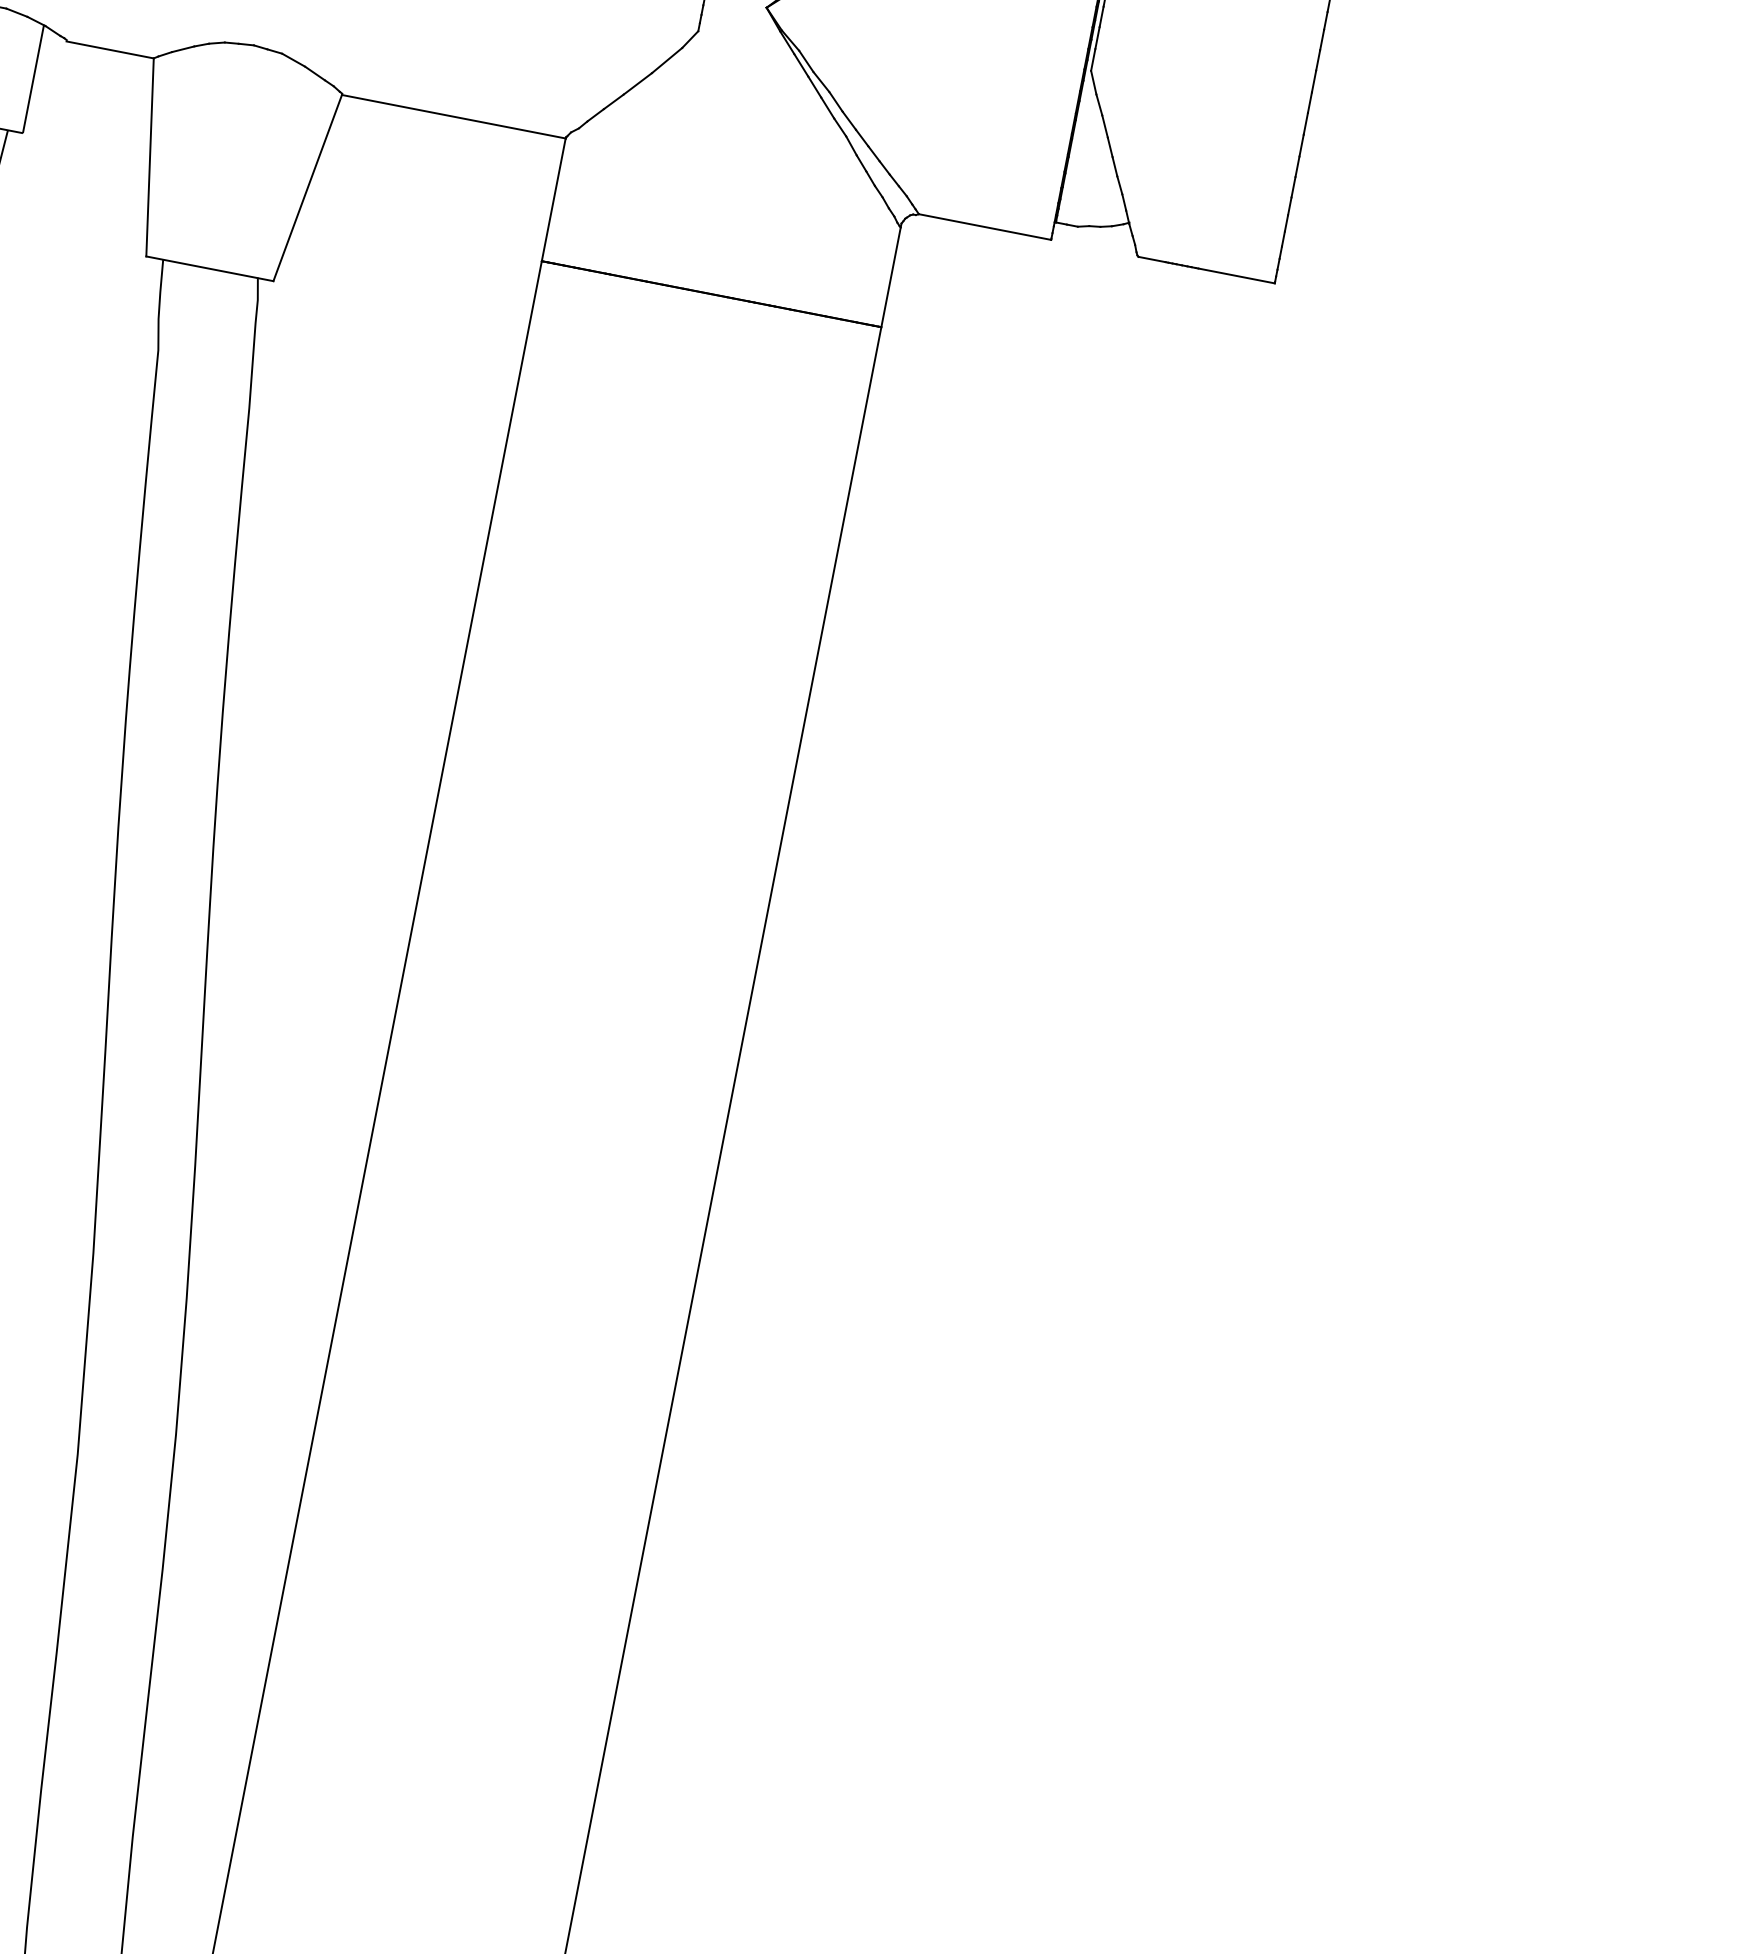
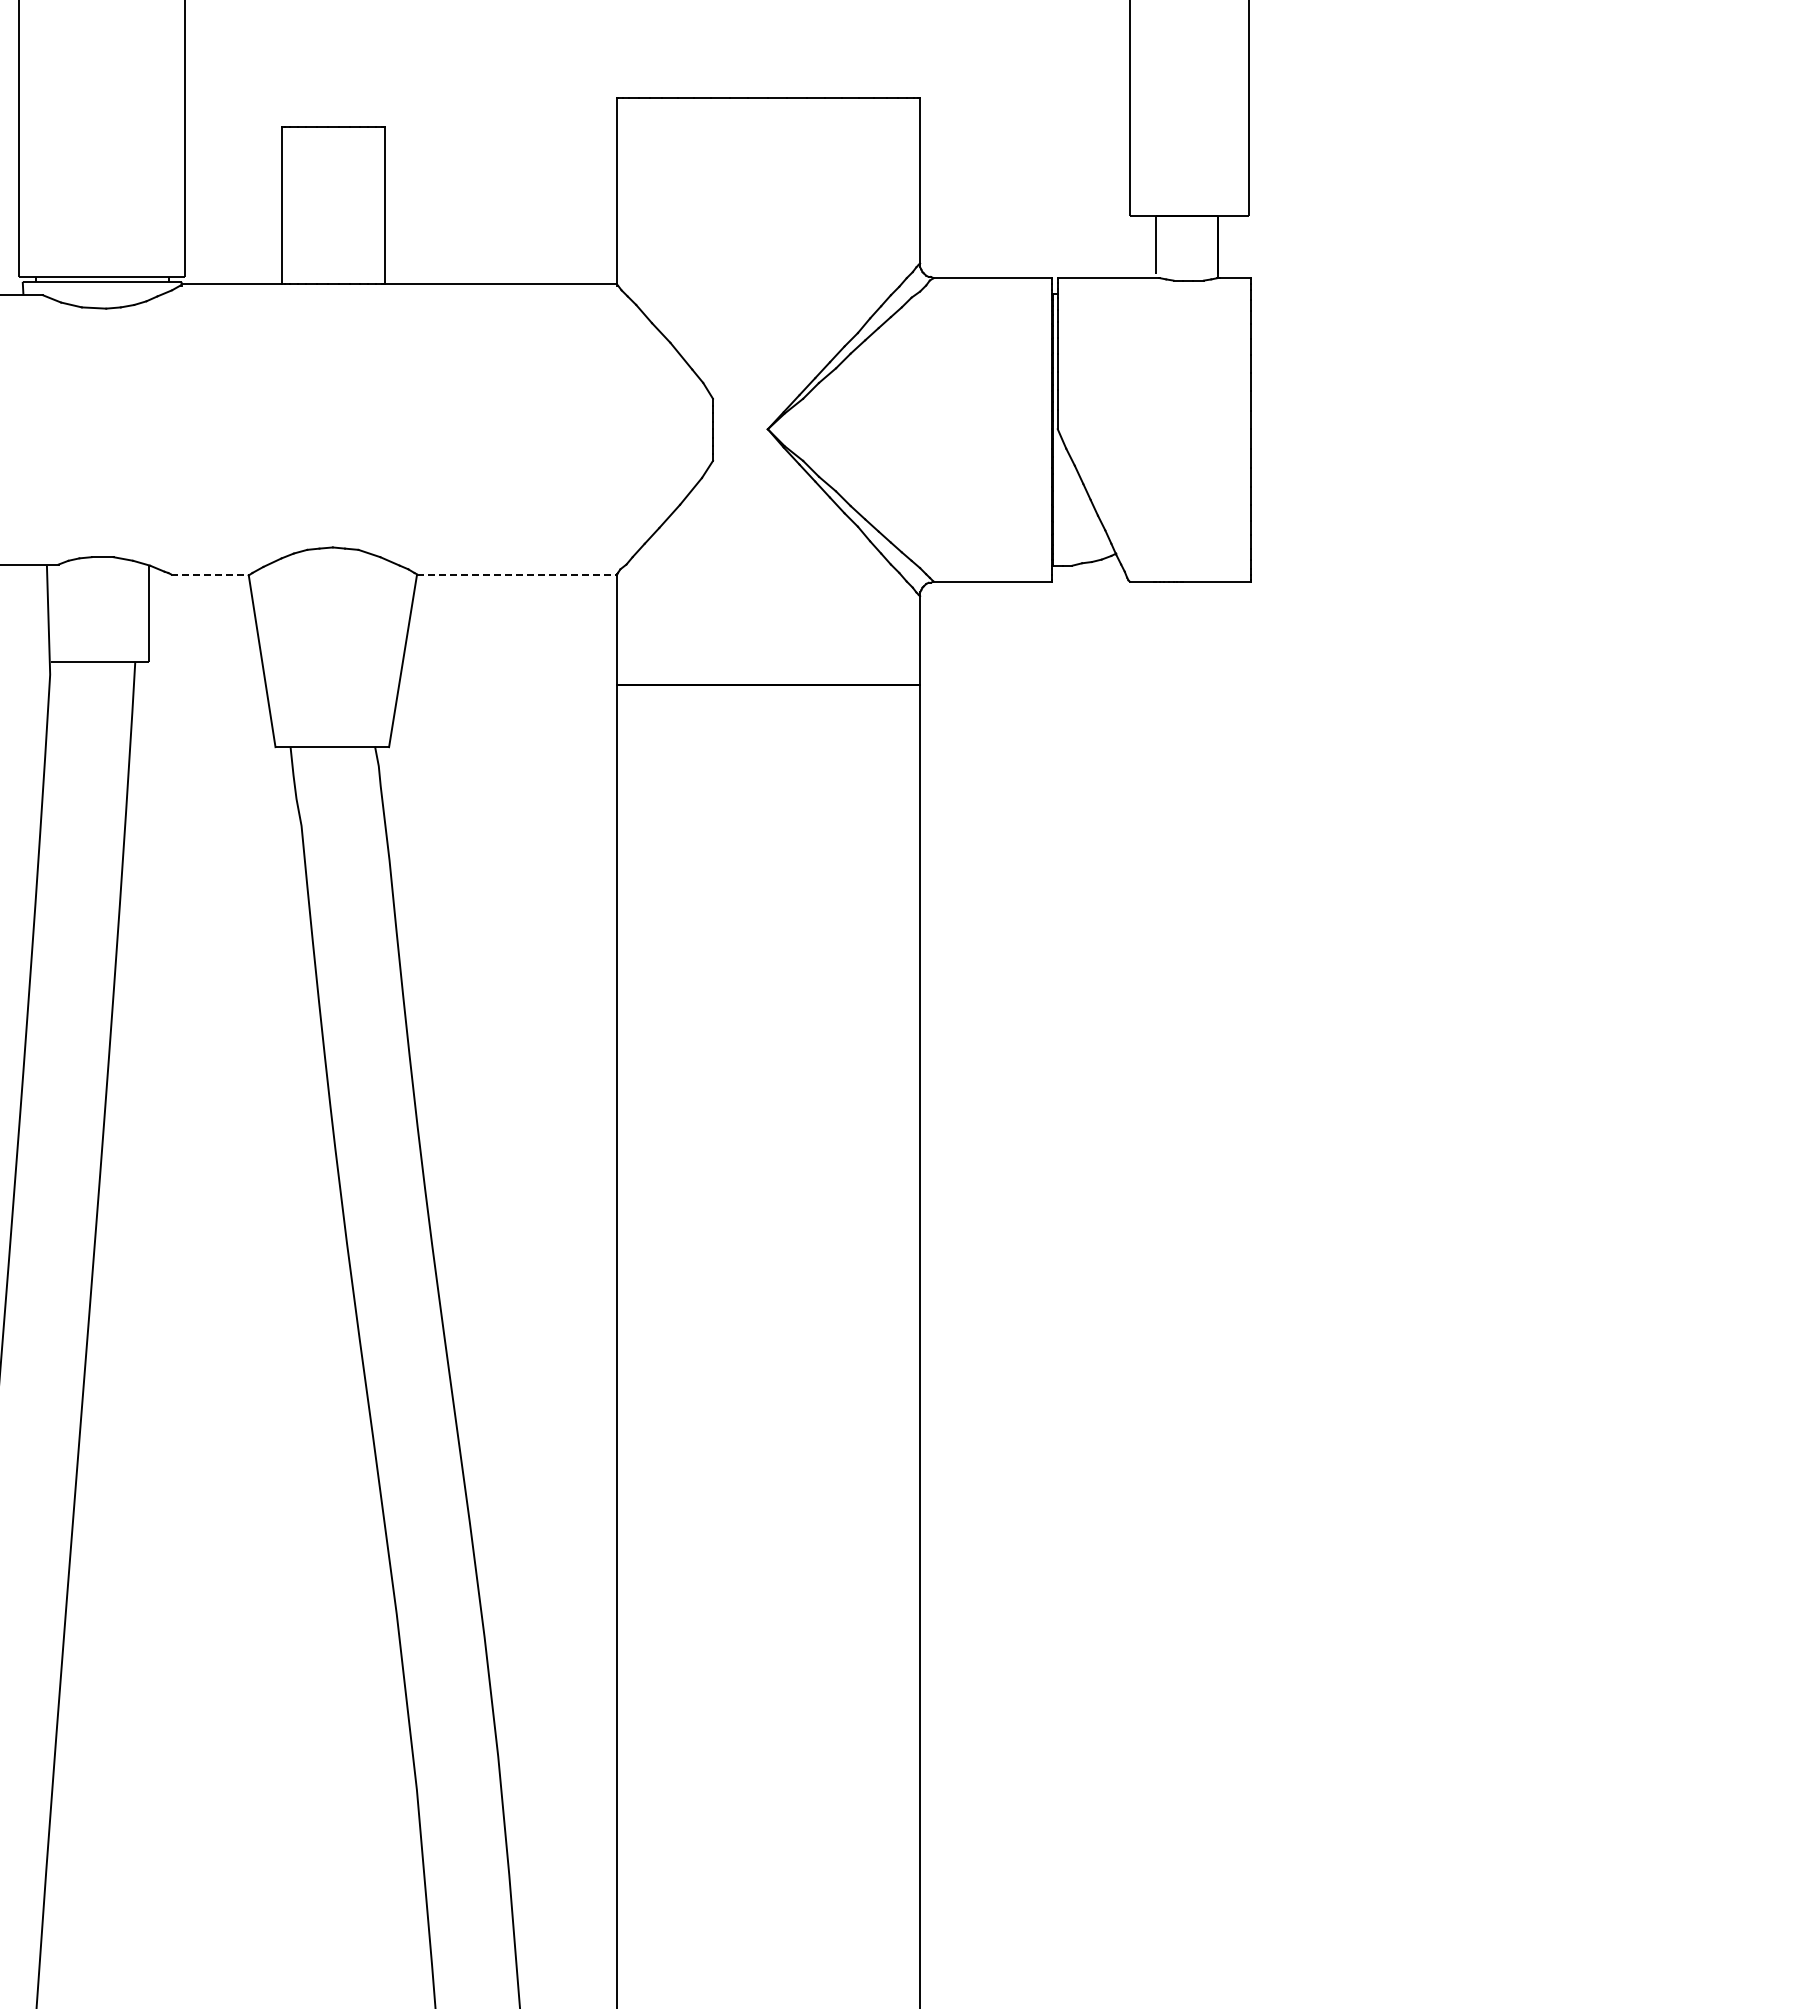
line: (109, 49) -> (209, 575), solid -> dashed
line: (453, 116) -> (516, 575), solid -> dashed

